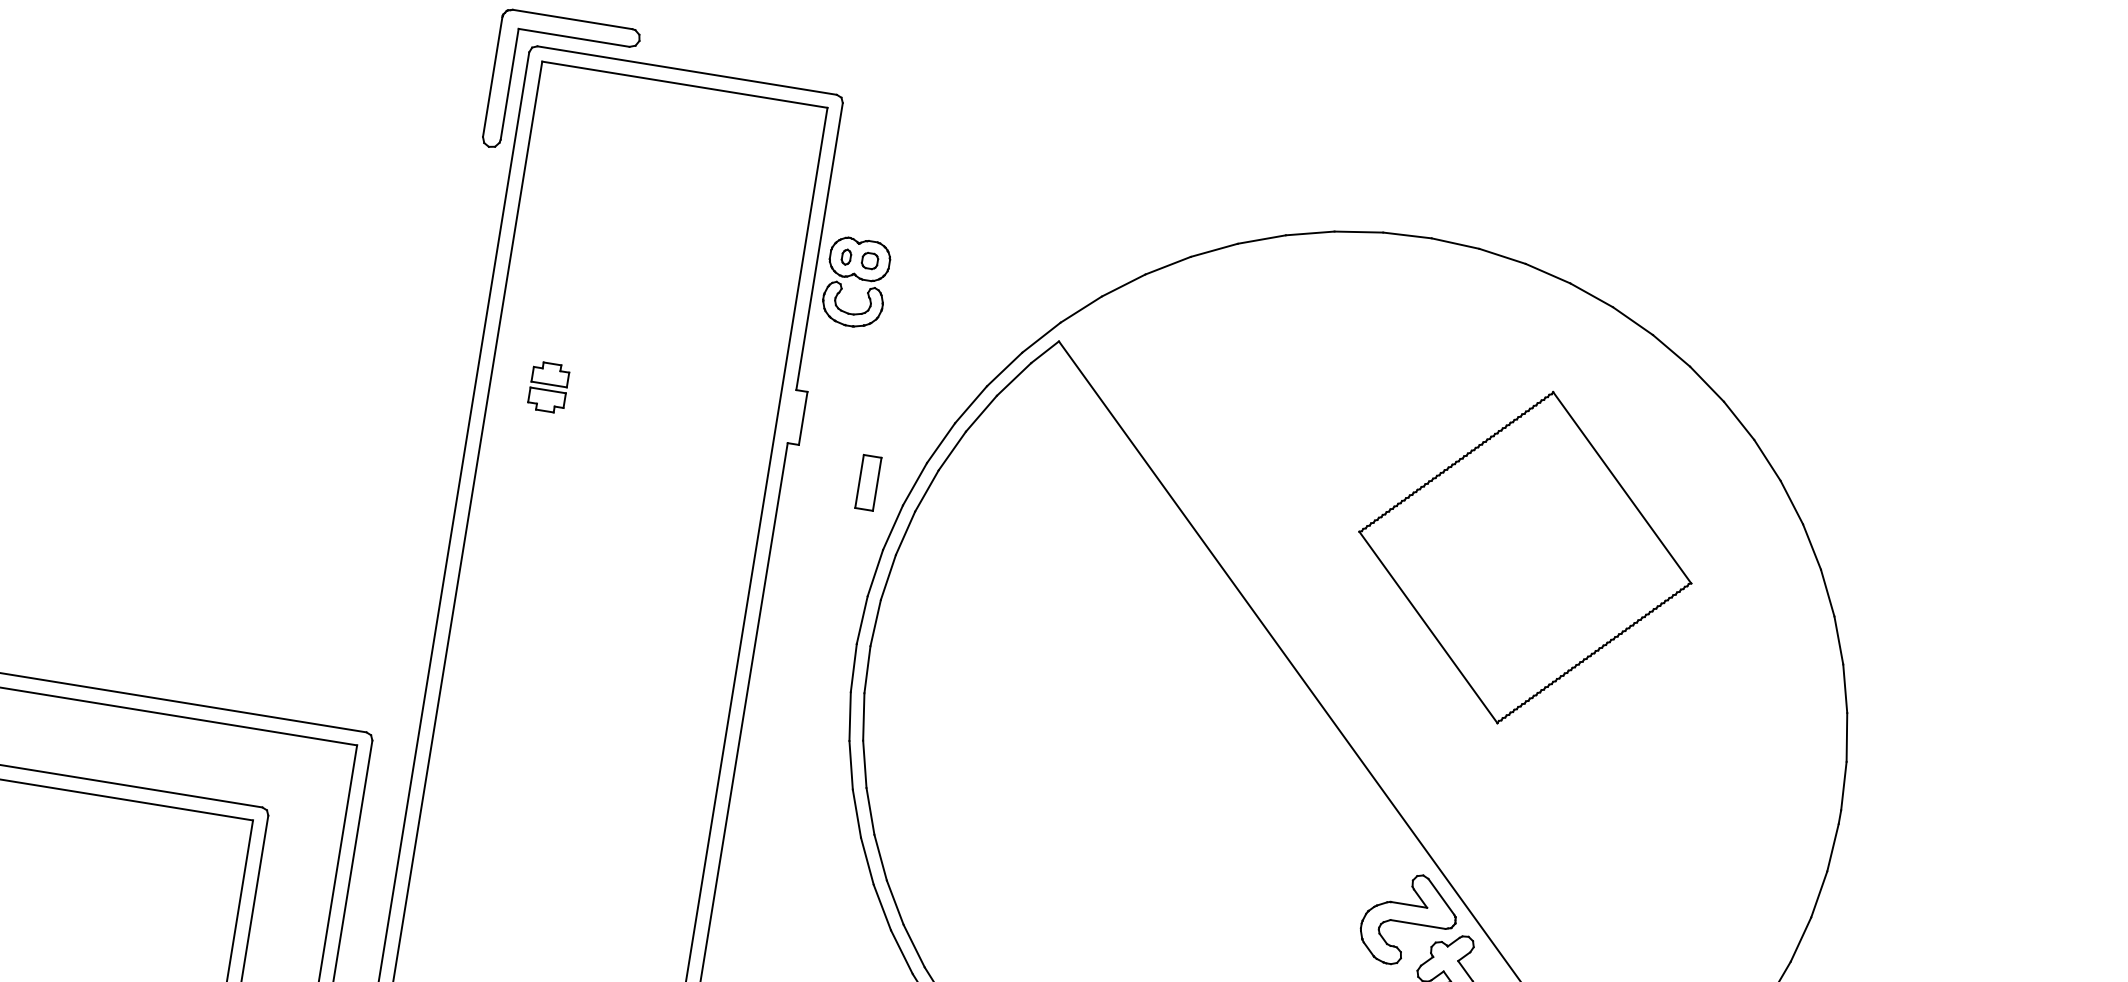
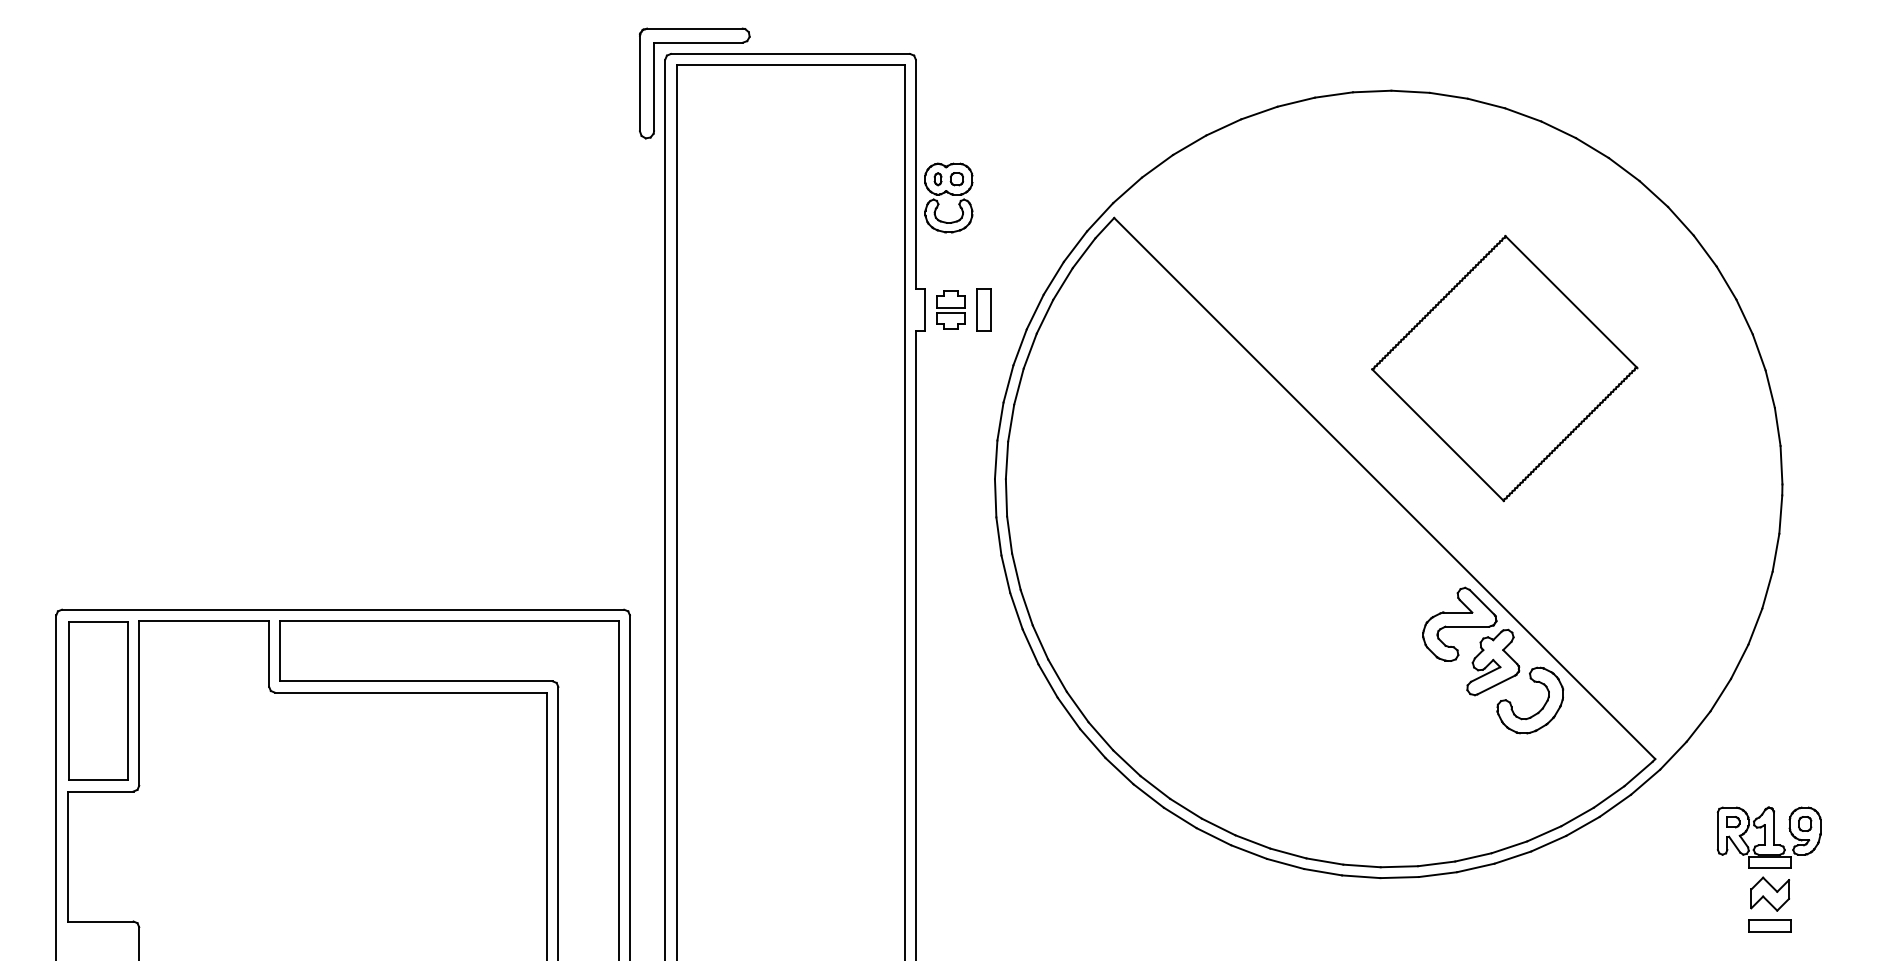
part: (548, 386) -> (950, 309), moved
part: (868, 482) -> (983, 309), moved
part: (1525, 557) -> (1504, 368), moved

